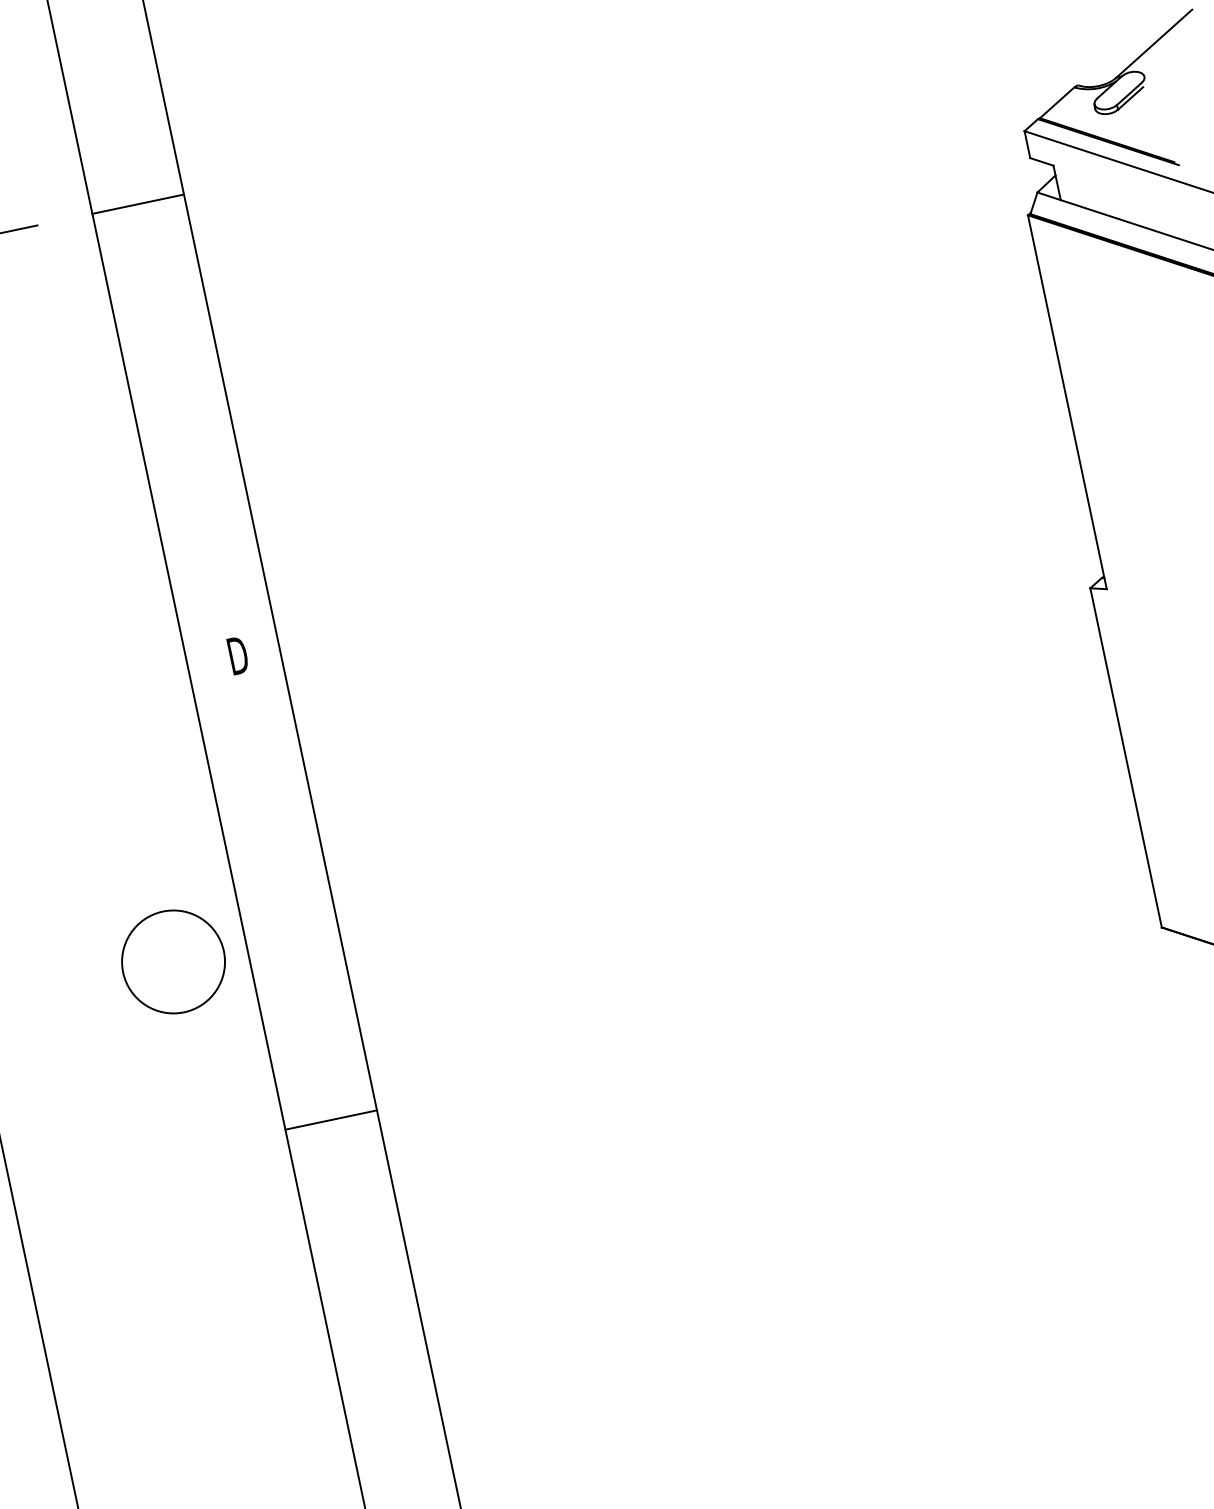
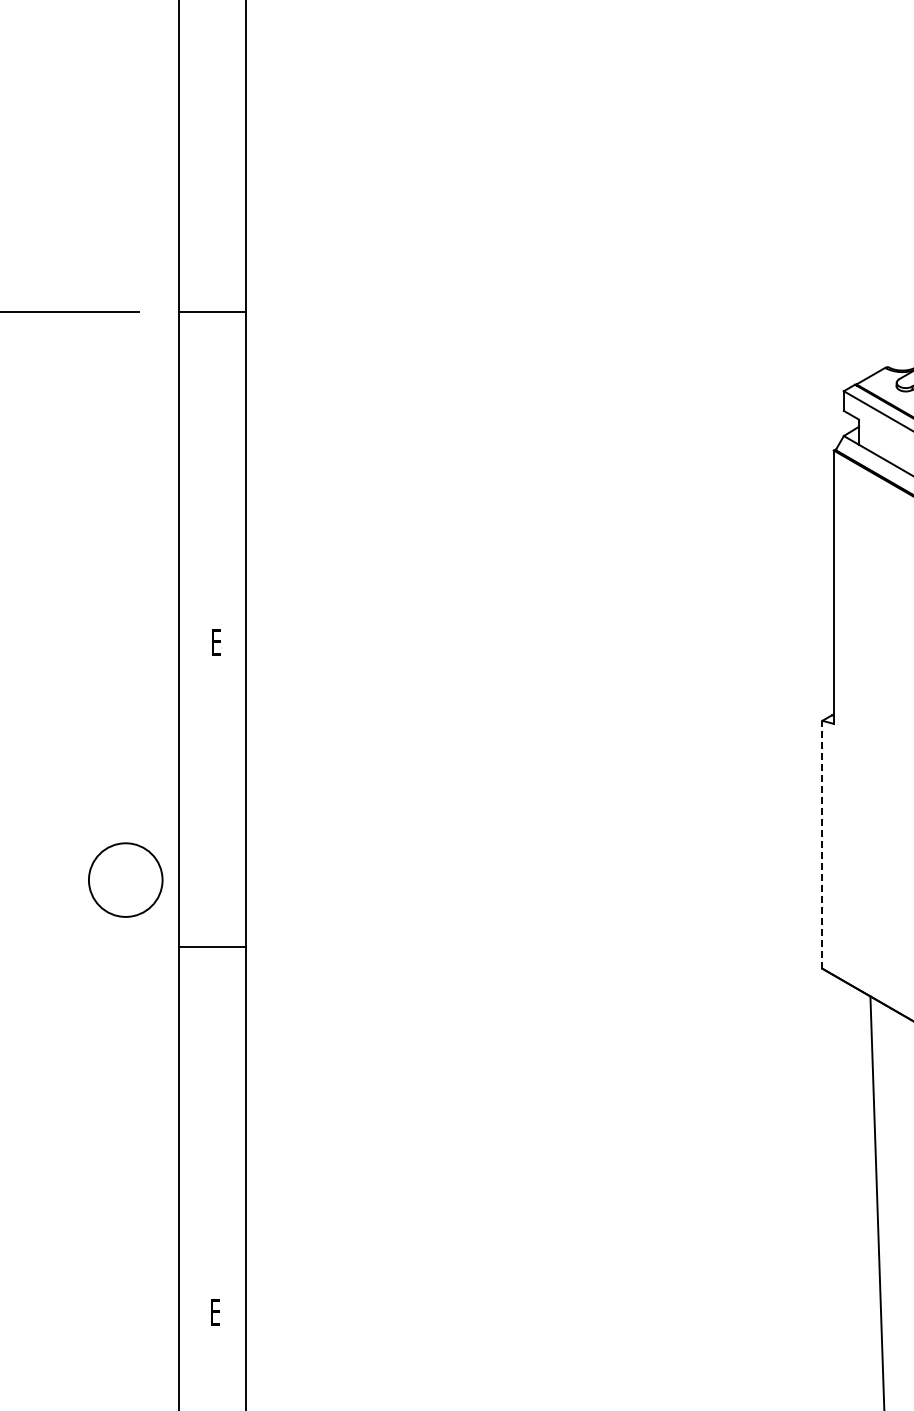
text: (238, 654) -> (216, 641), D -> E
line: (1126, 757) -> (822, 844), solid -> dashed
circle: (172, 961) -> (125, 879), moved
line: (330, 1120) -> (212, 947), moved

